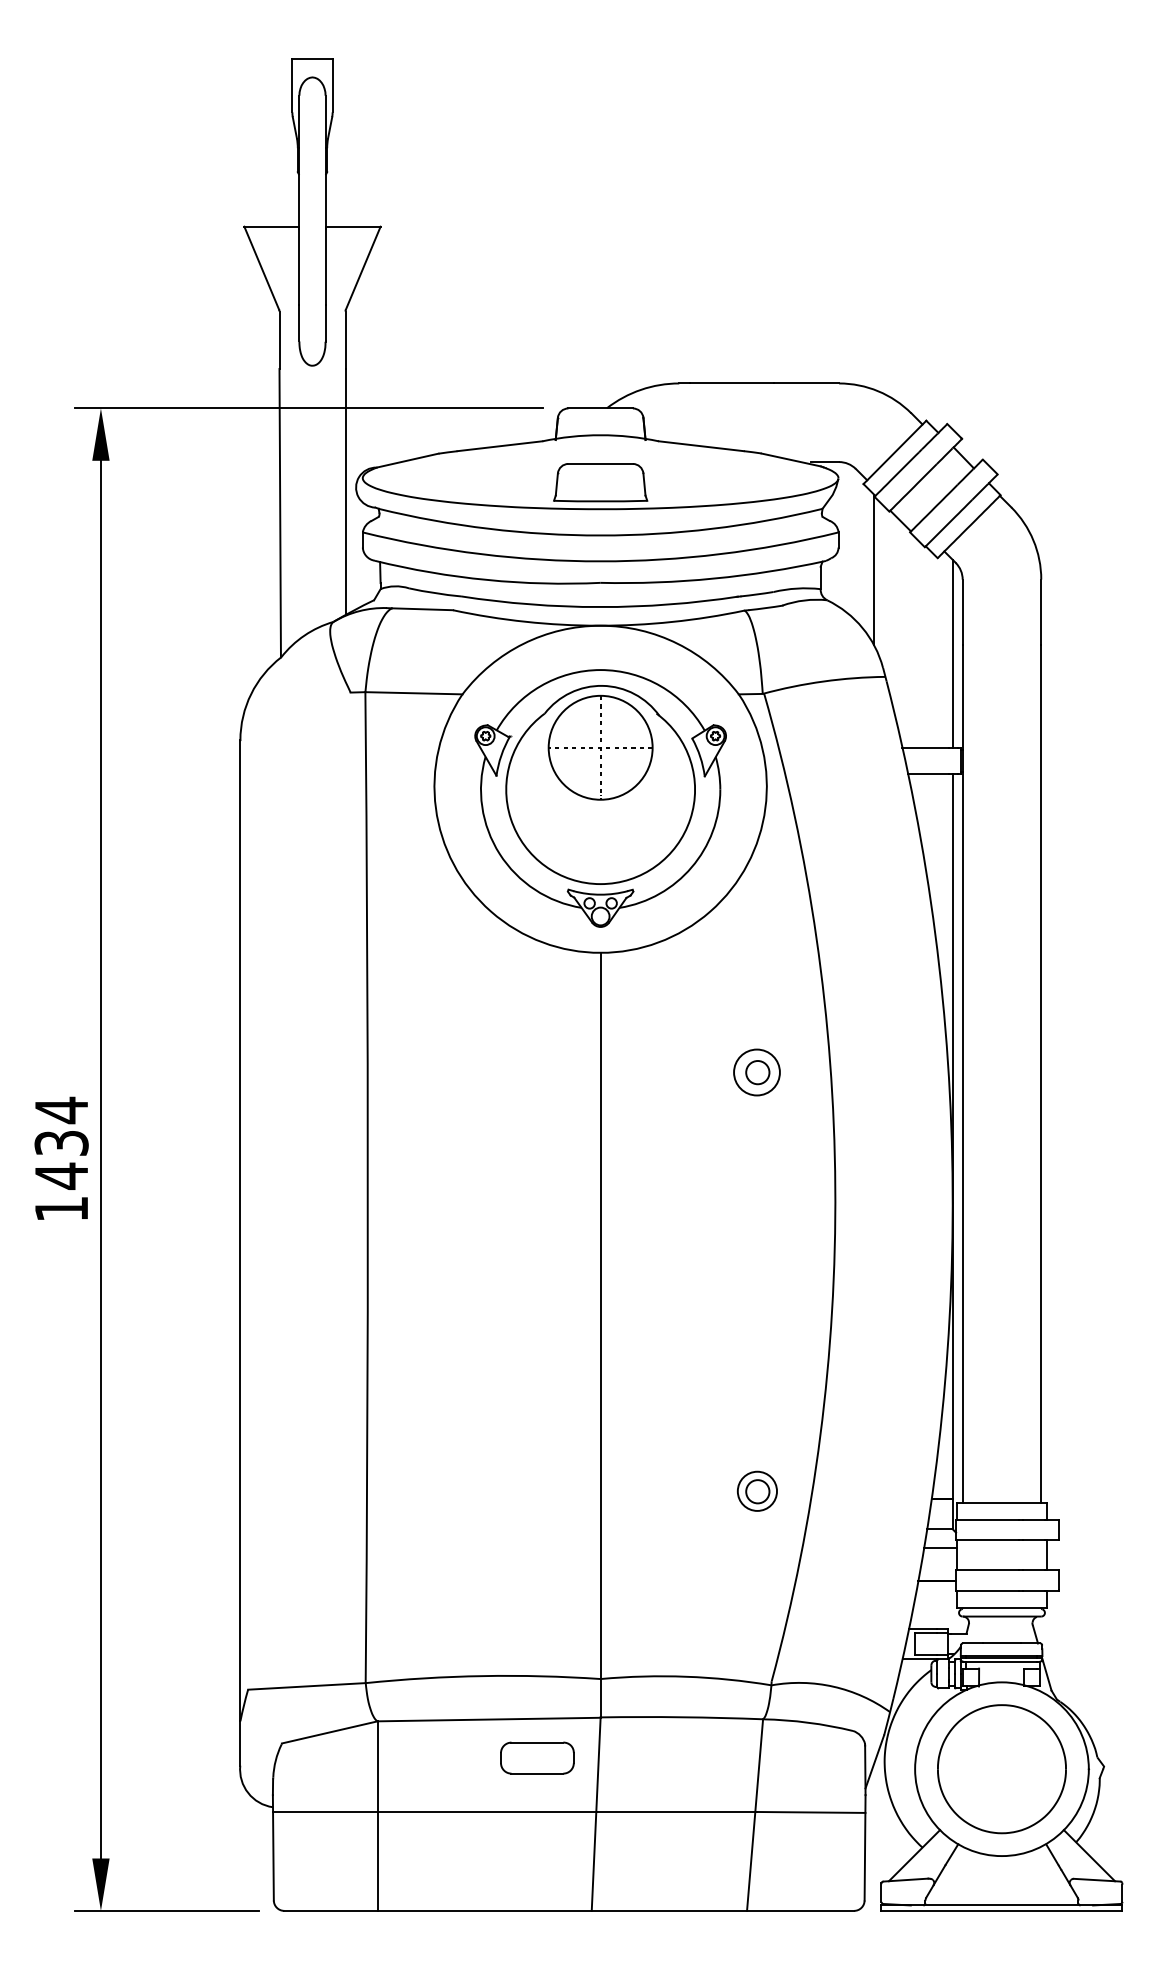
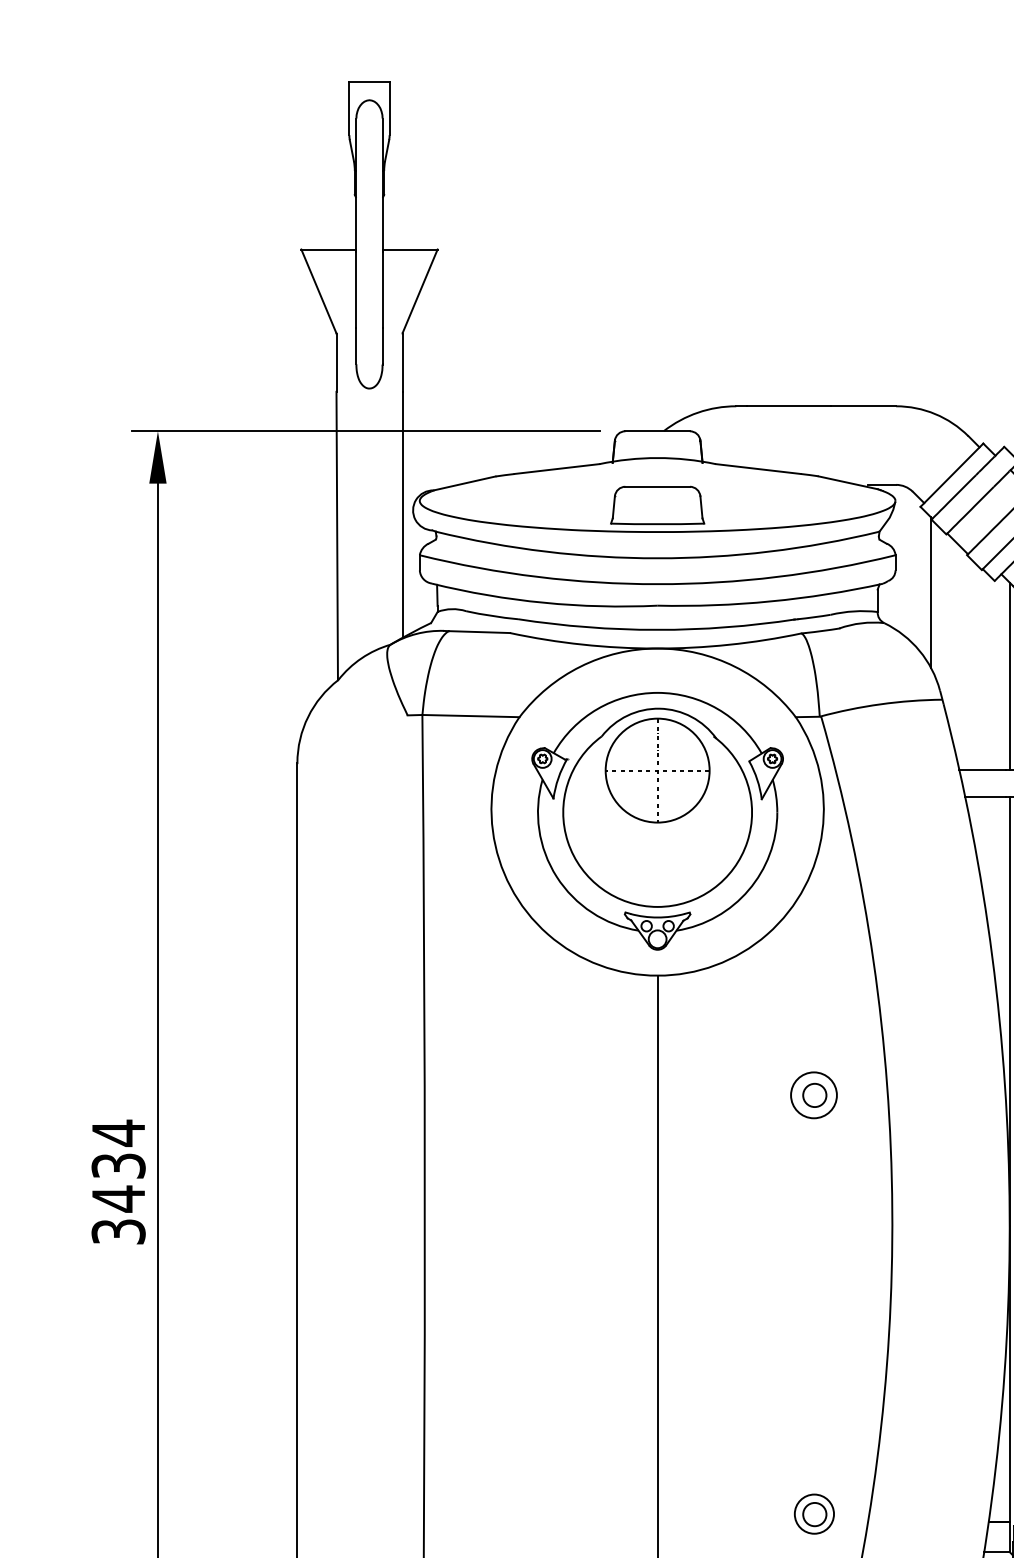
text: (61, 1208) -> (118, 1231), 1434 -> 3434

